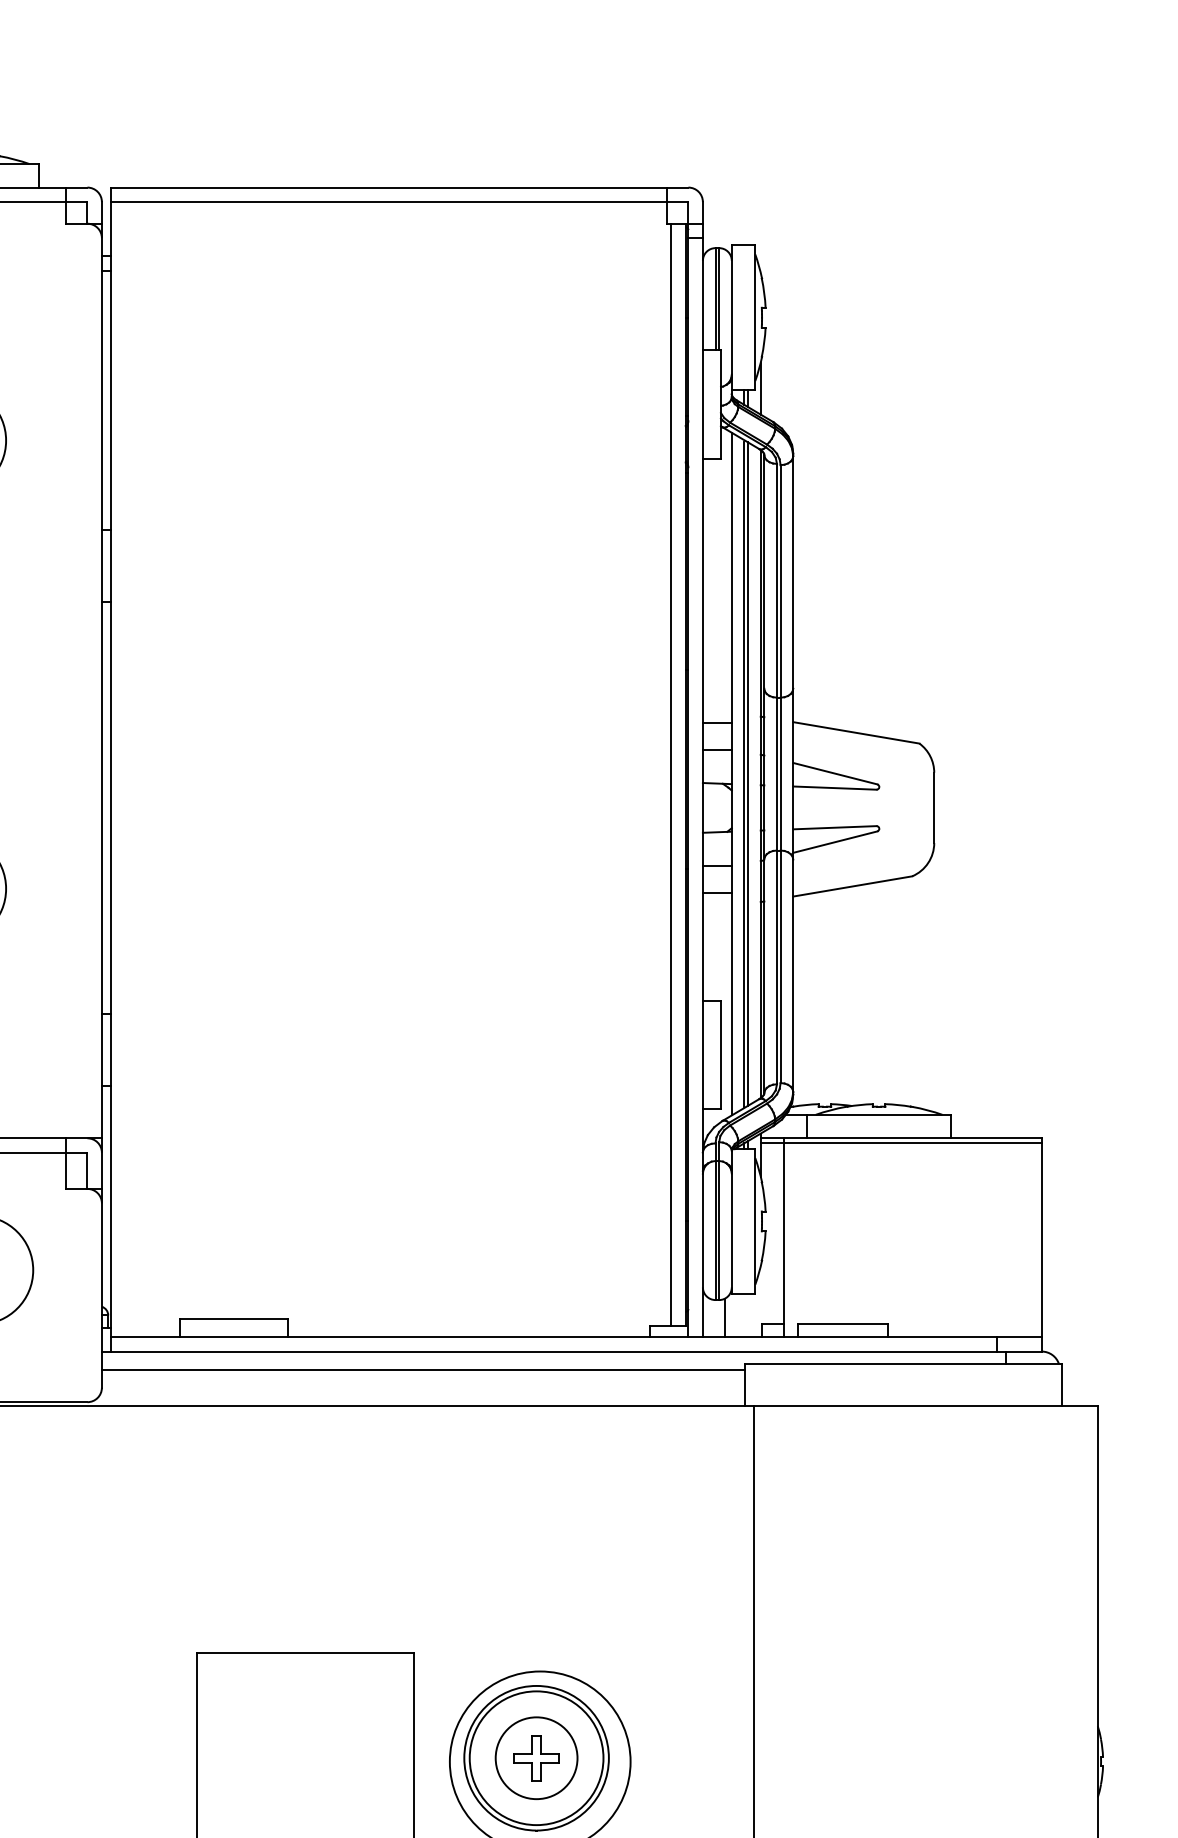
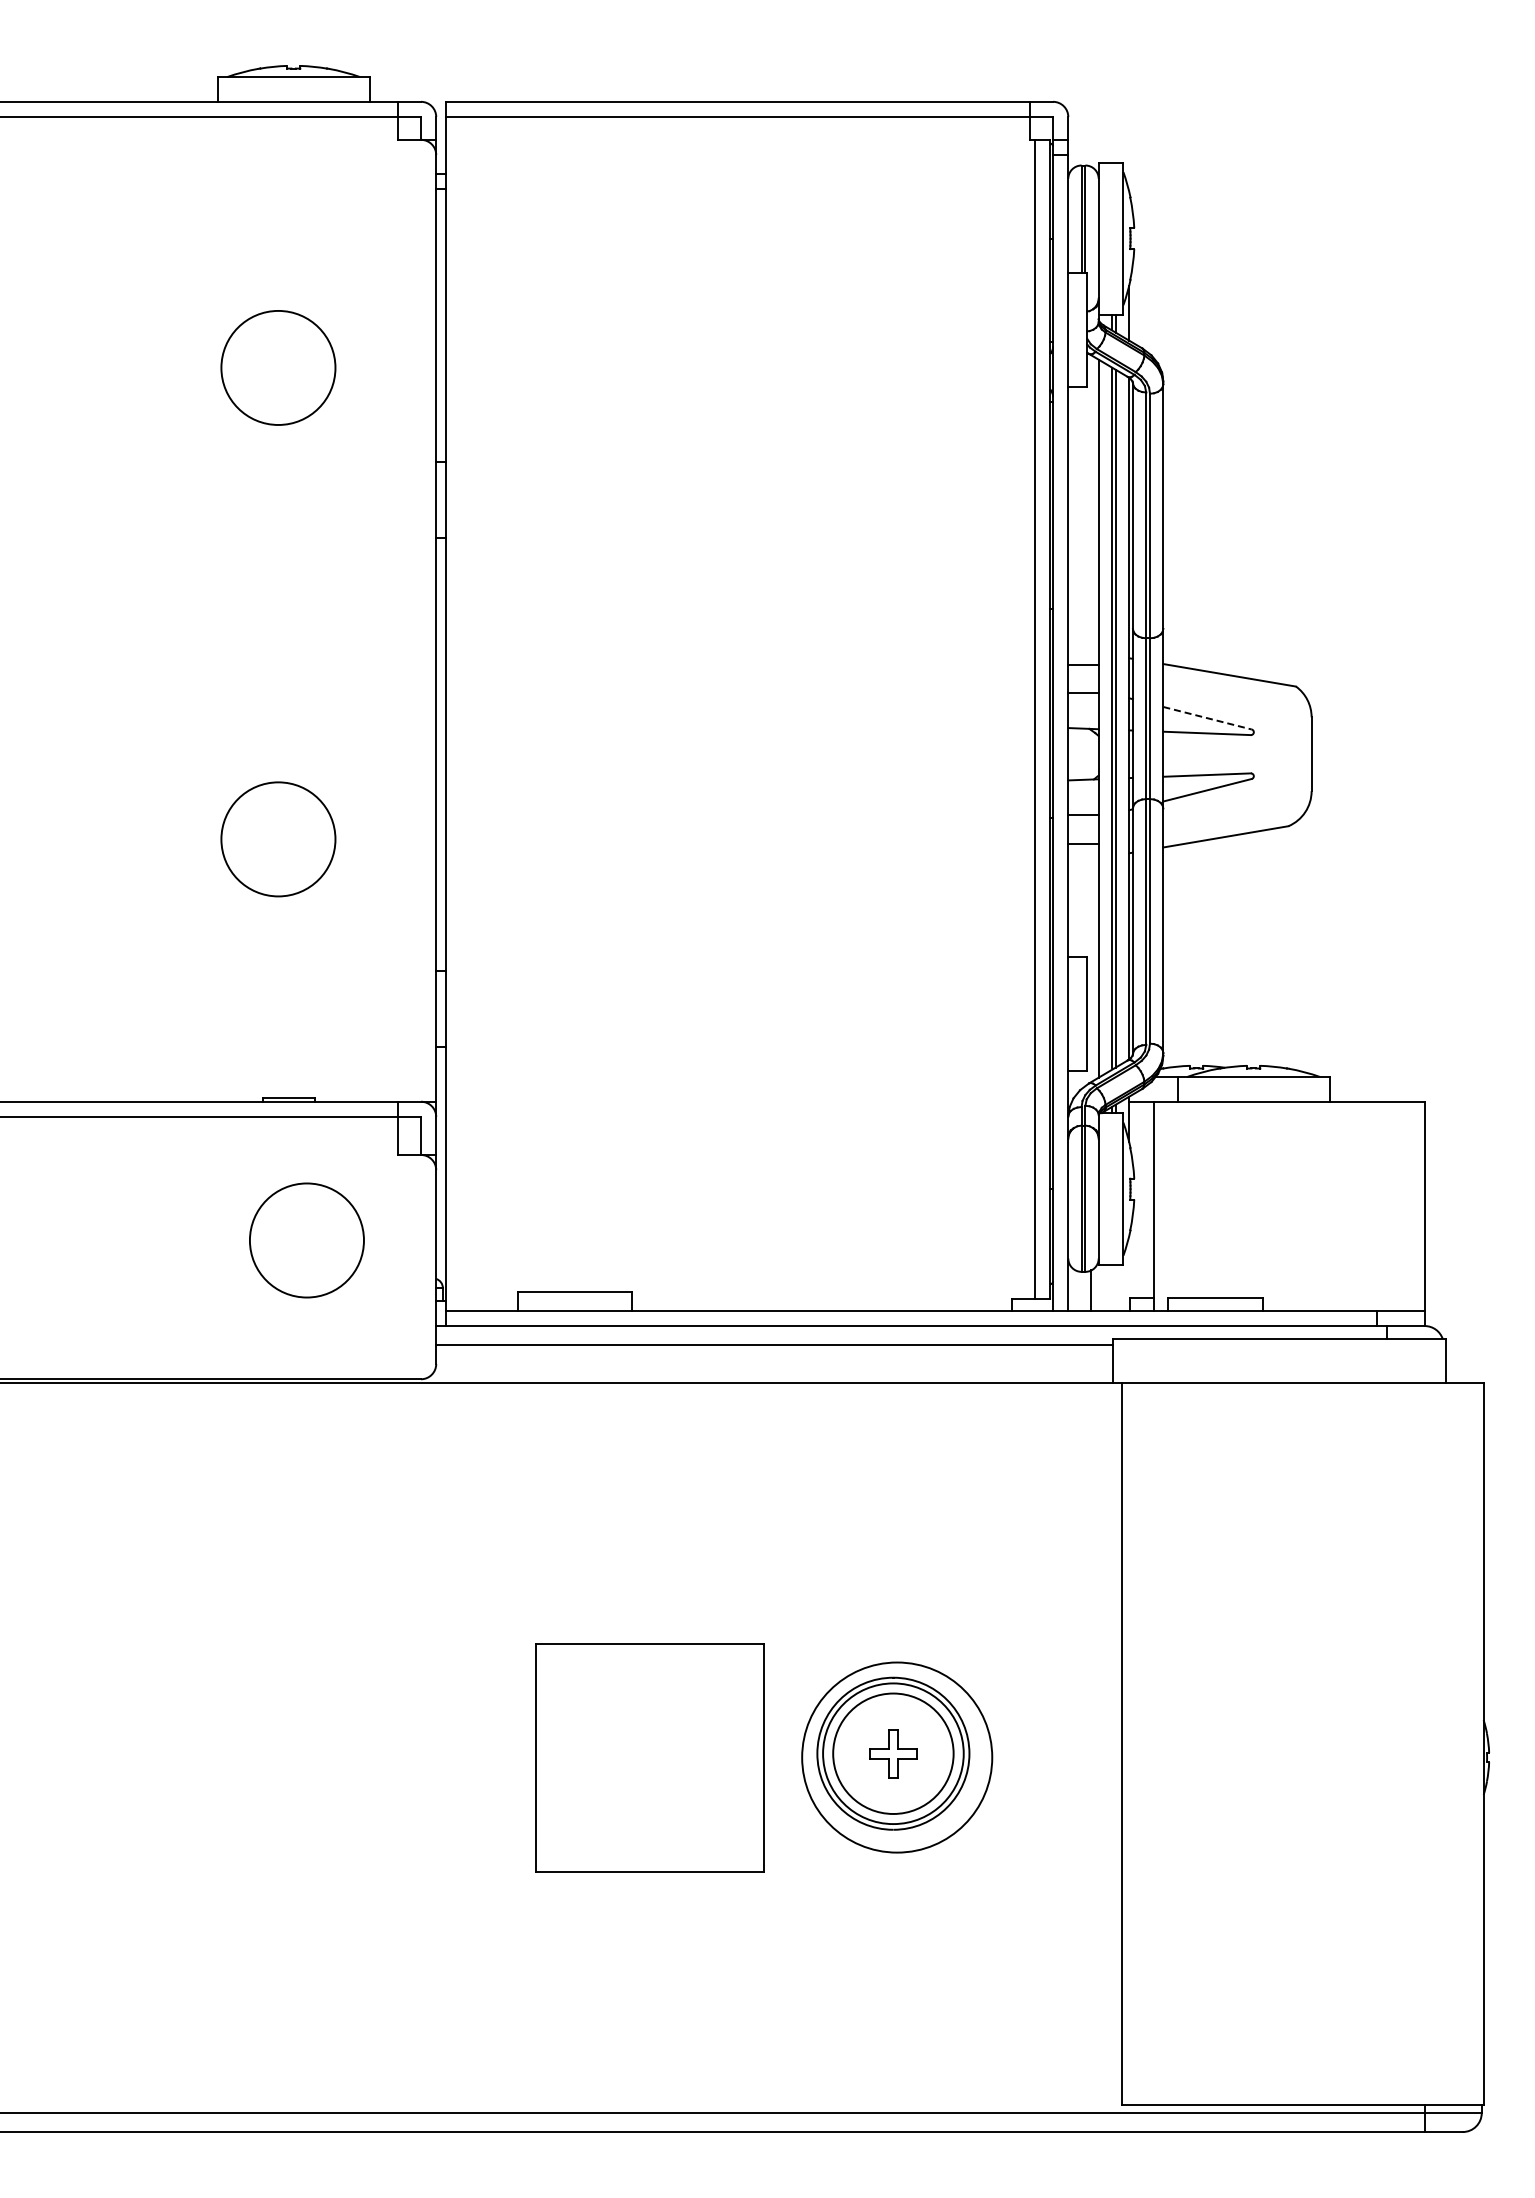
line: (835, 773) -> (1207, 718), solid -> dashed
line: (900, 1142) -> (1276, 1106), removed
circle: (536, 1758) -> (893, 1753), size x1.4

